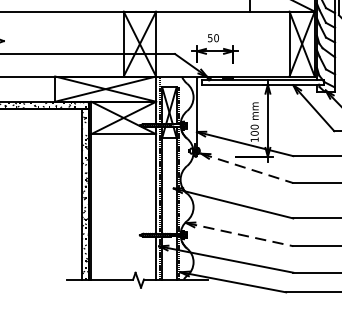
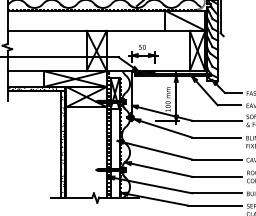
line: (247, 168) -> (163, 128), dashed -> solid
line: (240, 234) -> (159, 169), dashed -> solid

